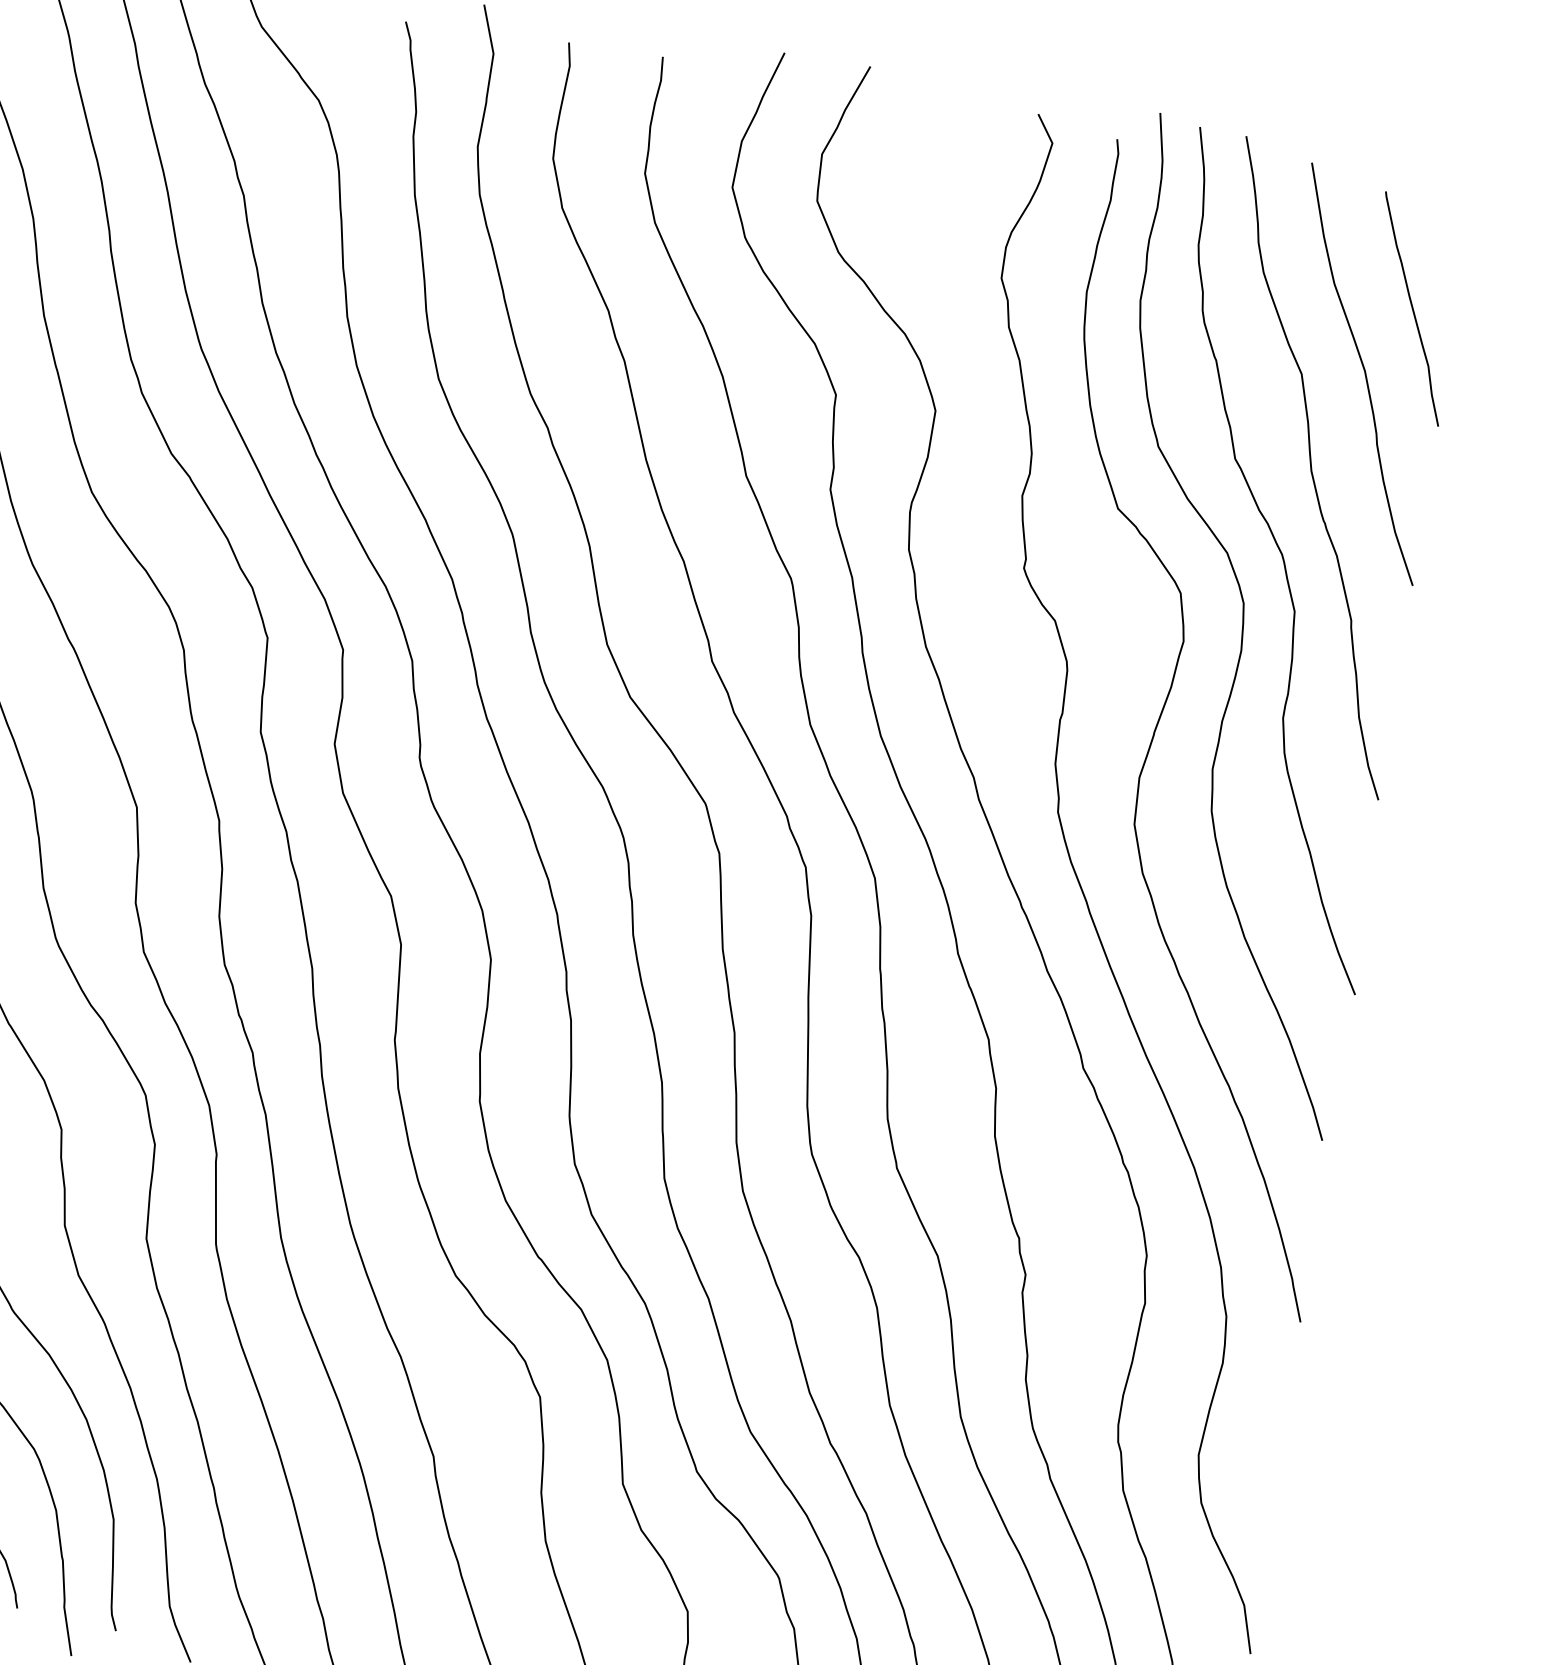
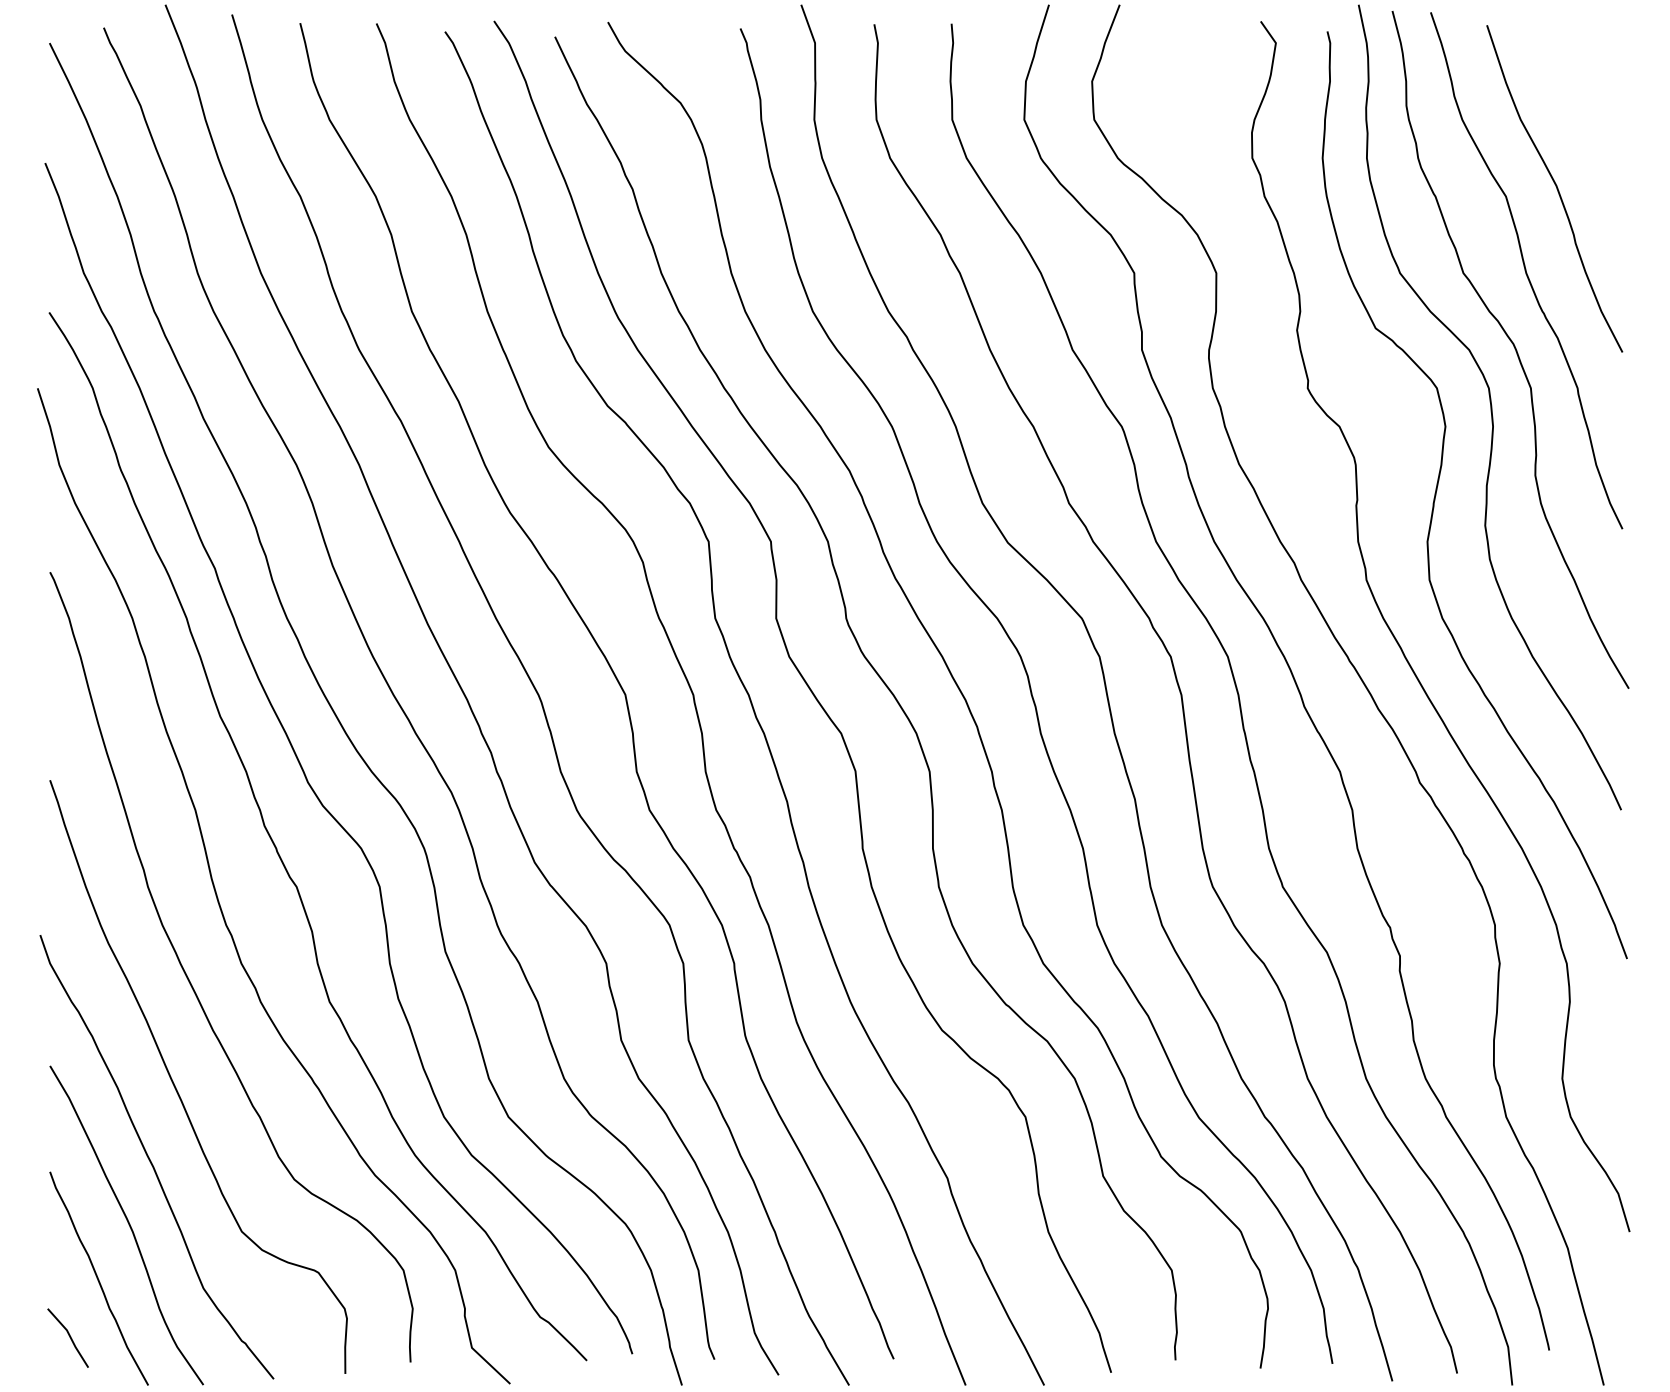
curve: (1412, 308) -> (1586, 129), removed

